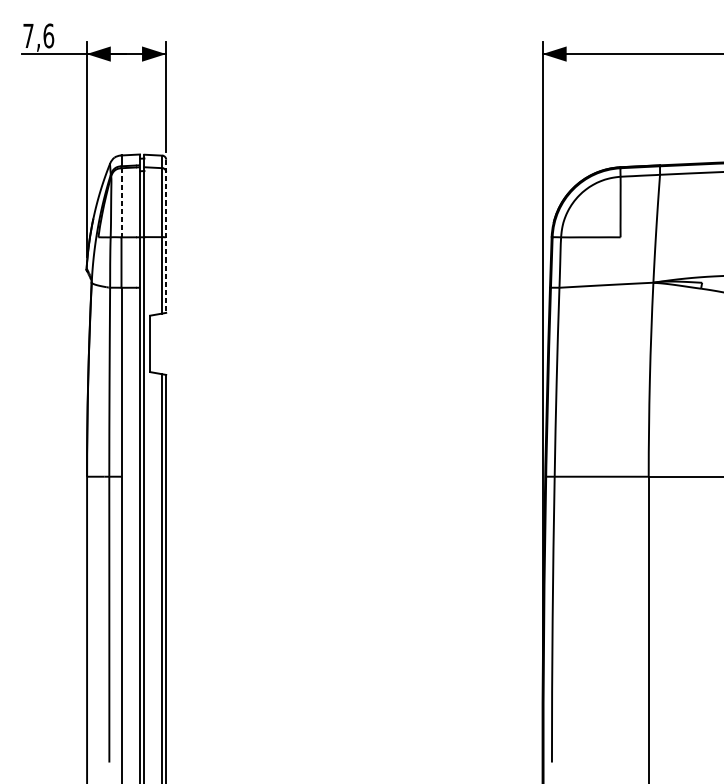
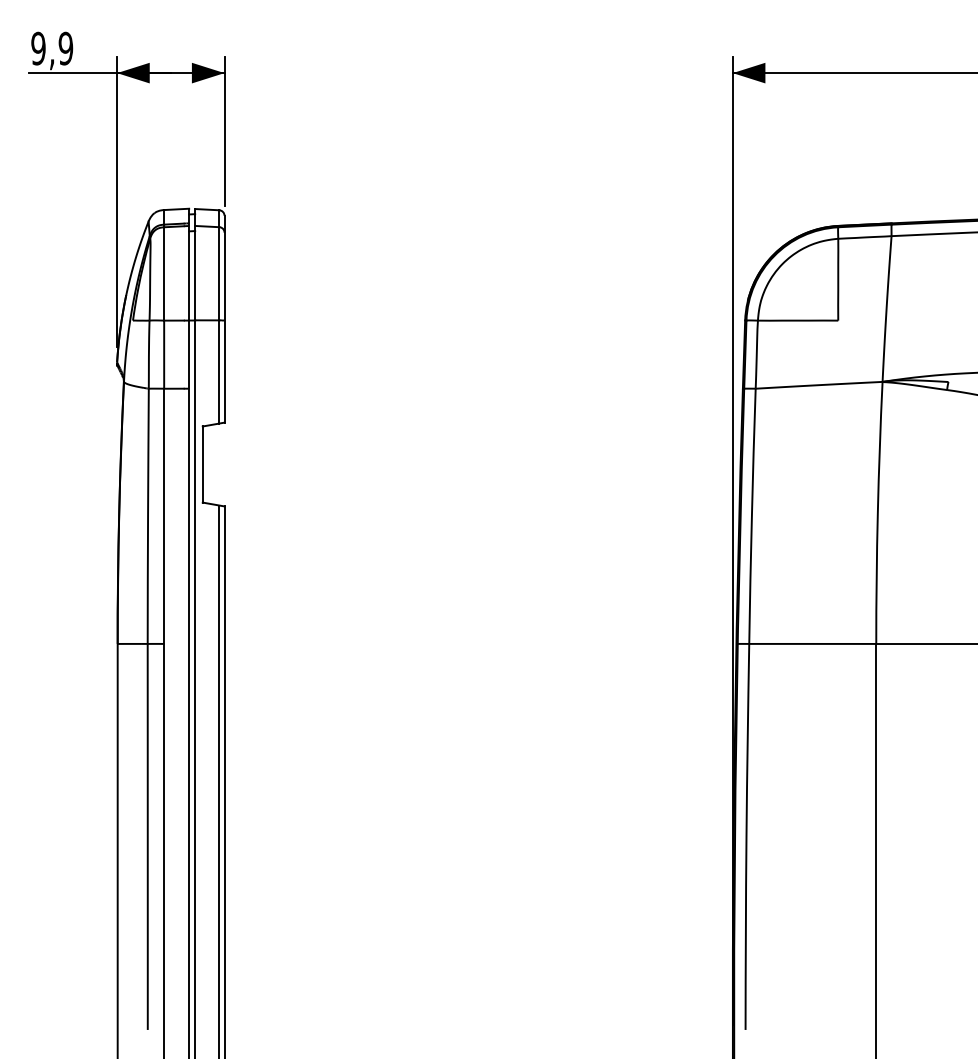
text: (38, 35) -> (52, 48), 7,6 -> 9,9
line: (121, 202) -> (164, 273), dashed -> solid
line: (166, 236) -> (224, 319), dashed -> solid

